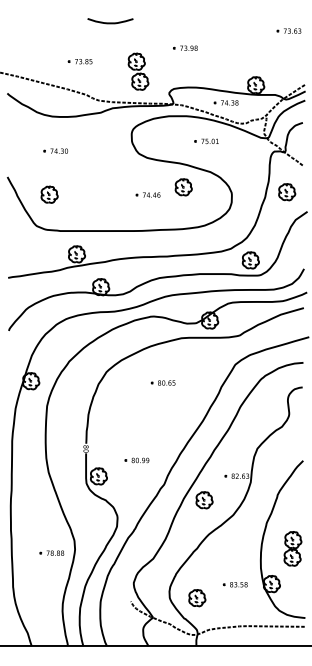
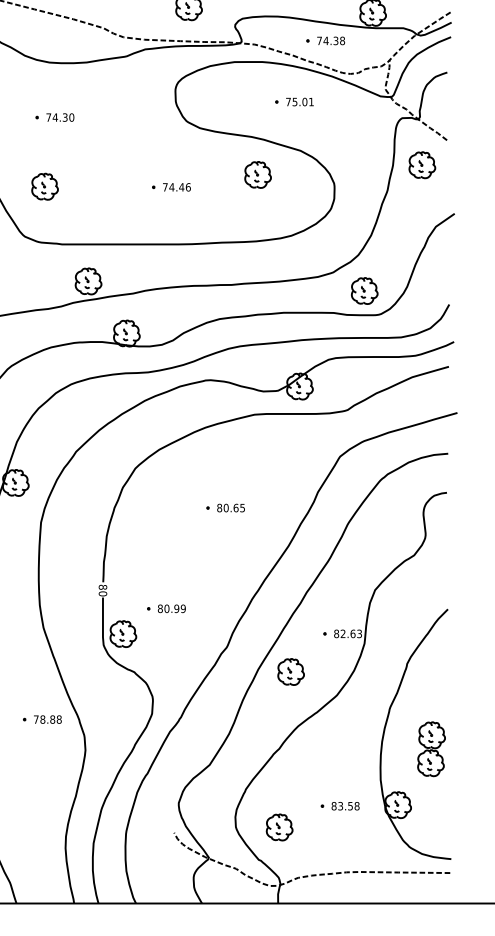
part: (287, 192) -> (422, 165), moved
part: (147, 194) -> (170, 186), moved
part: (162, 382) -> (224, 507), moved
part: (136, 460) -> (165, 608), moved
part: (51, 552) -> (41, 718), moved

